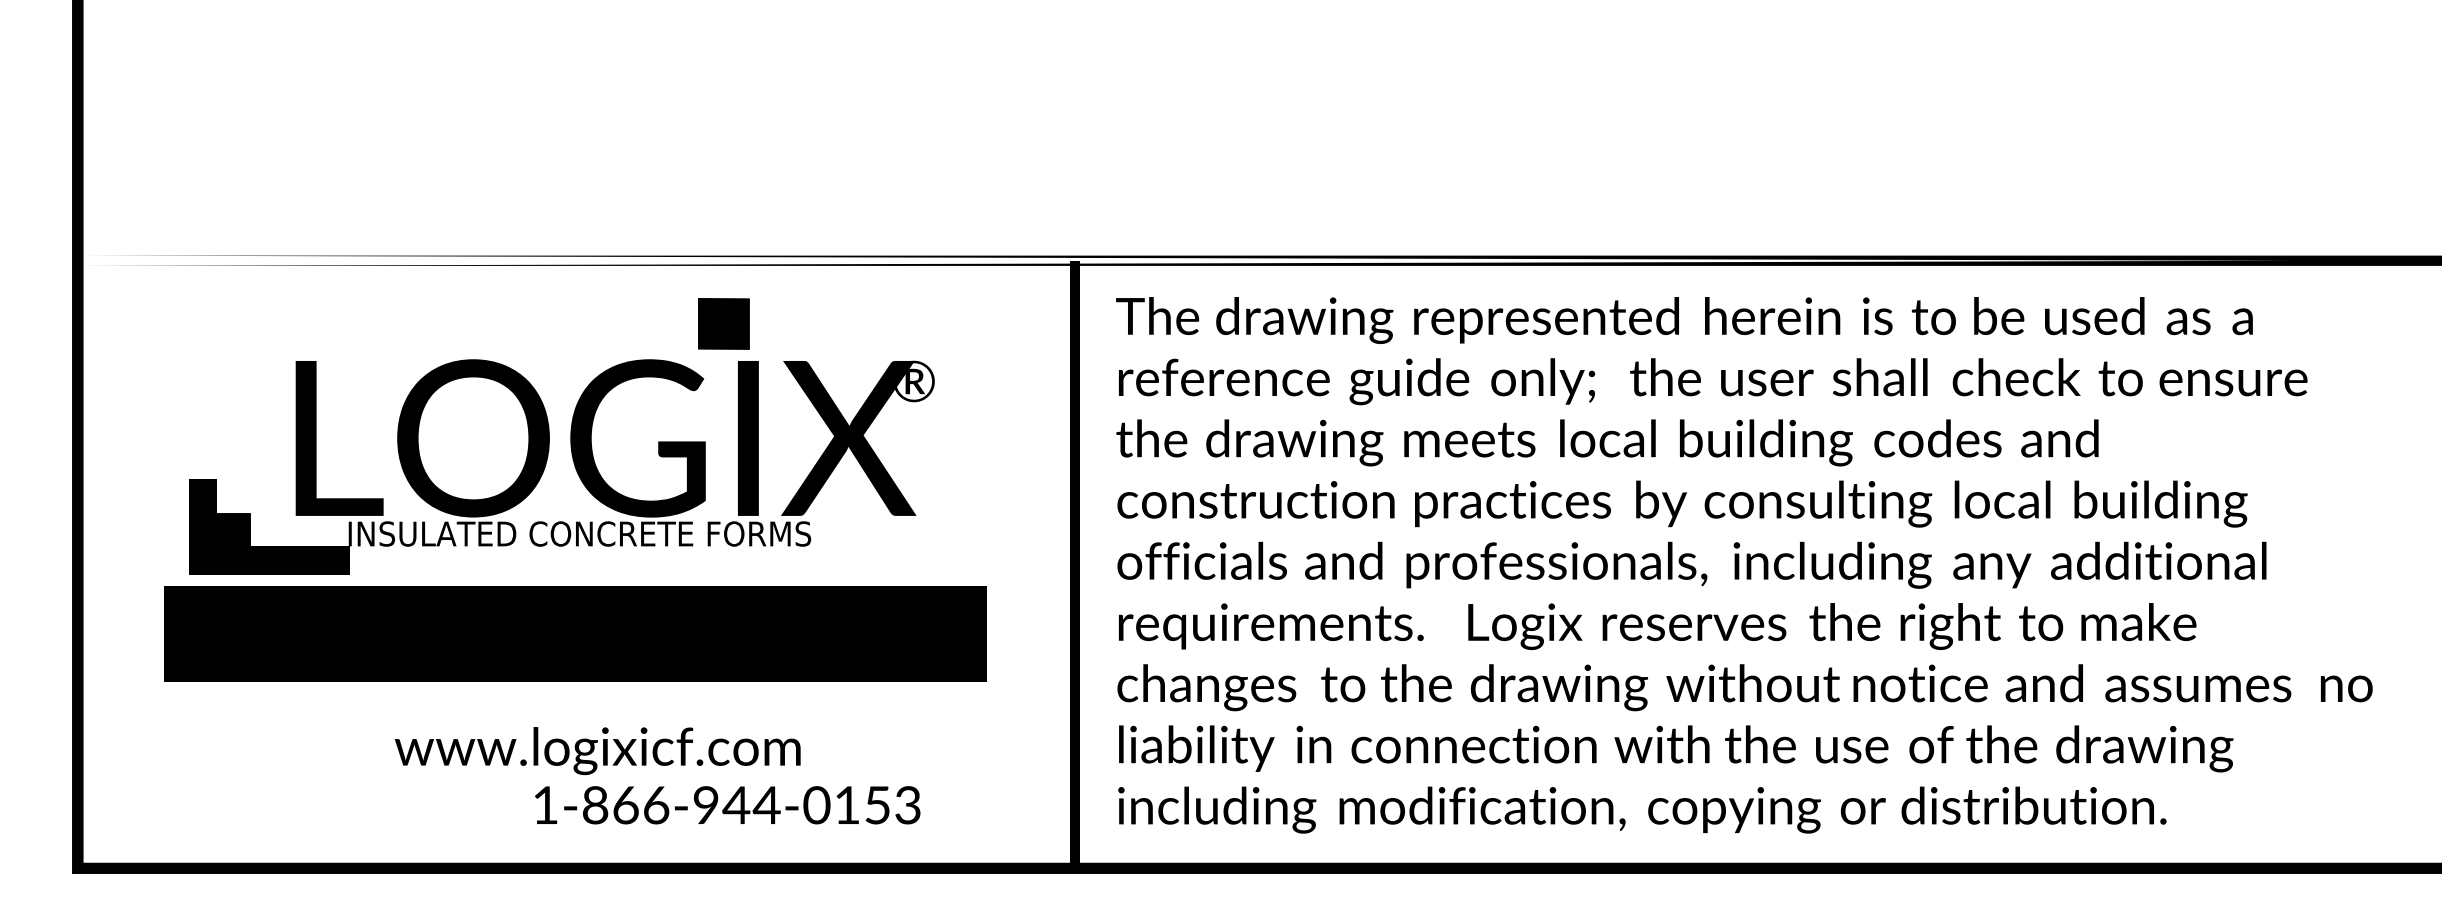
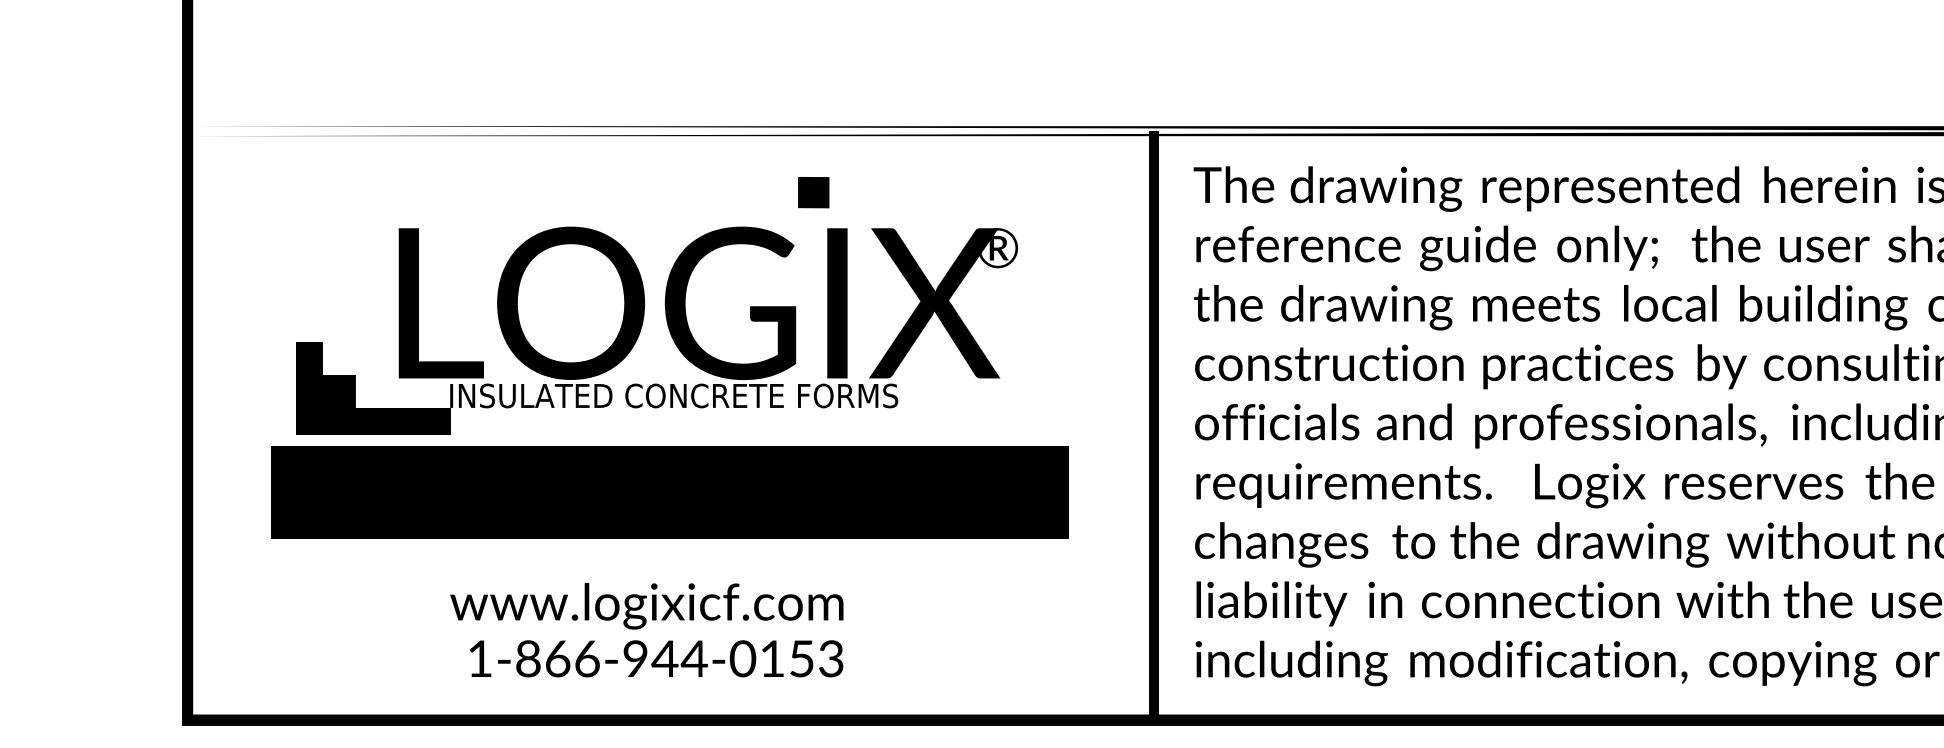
part: (723, 324) -> (813, 192), size x0.62
text: (597, 751) -> (646, 606), moved
text: (727, 805) -> (656, 659), moved

